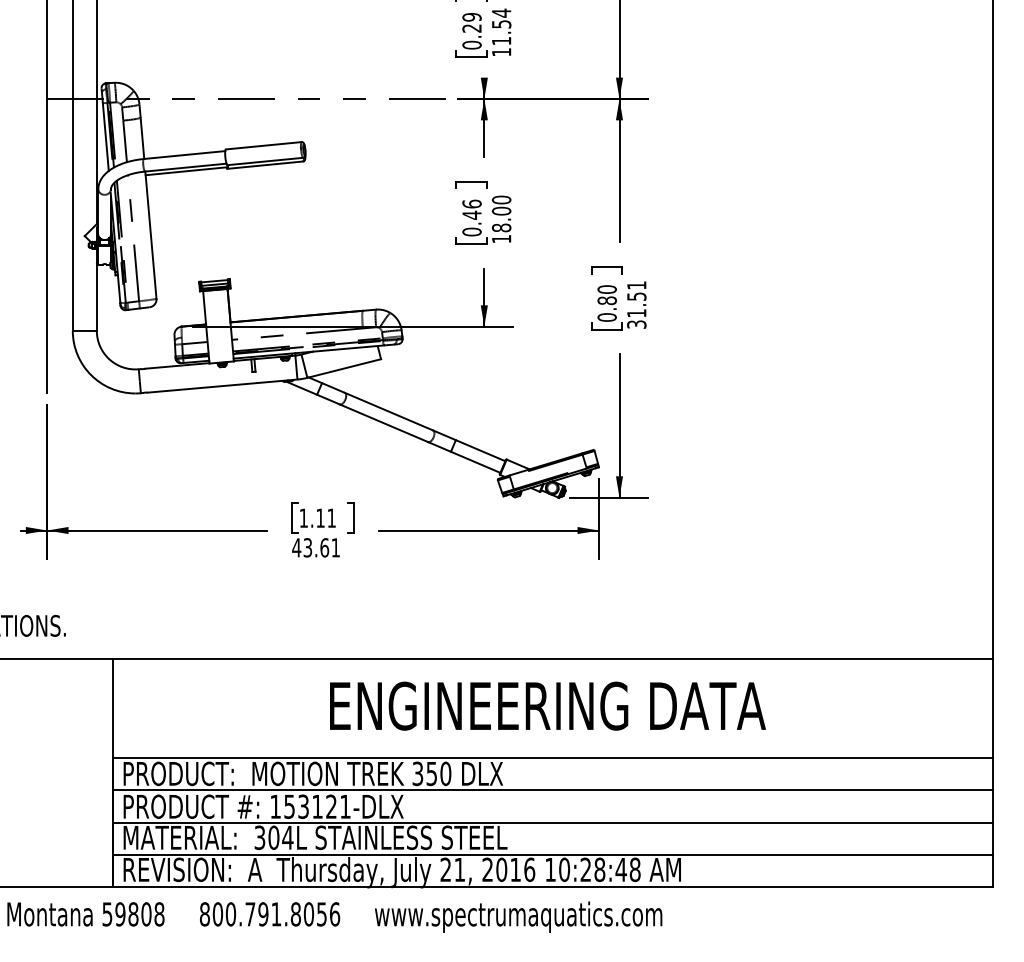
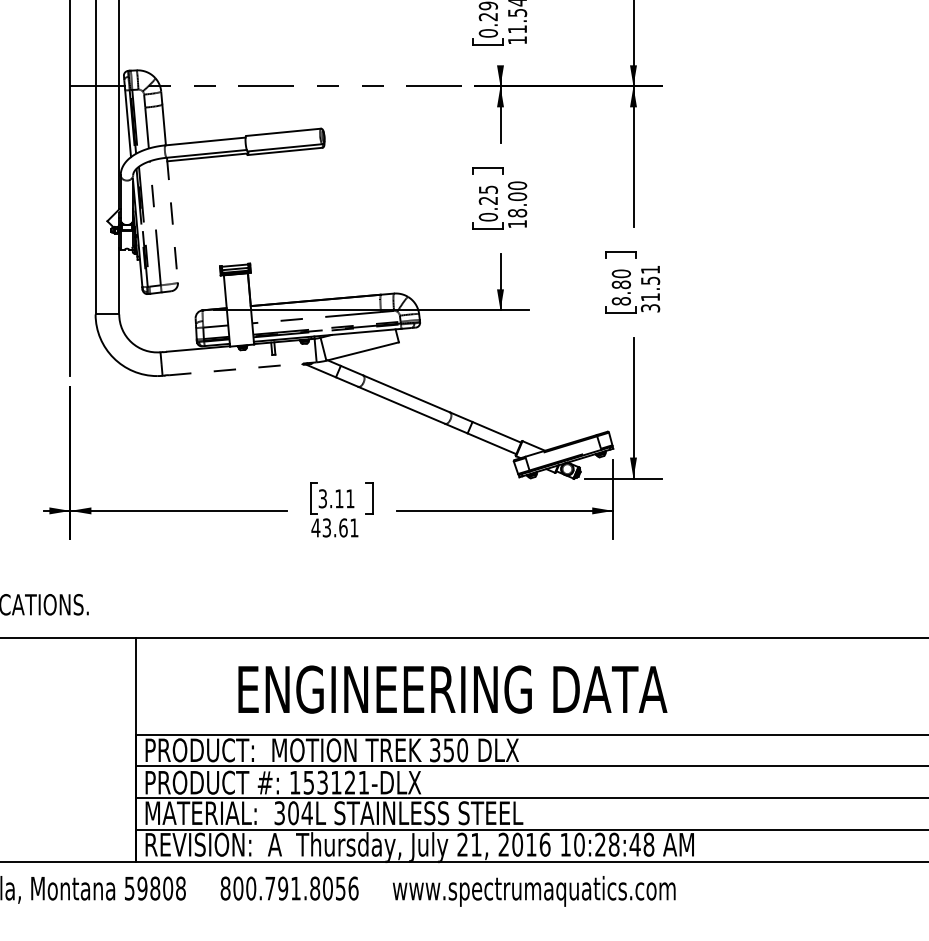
text: (471, 209) -> (487, 195), 0.46 -> 0.25
line: (150, 235) -> (172, 220), solid -> dashed
text: (607, 317) -> (621, 301), 0.80 -> 8.80
line: (222, 386) -> (242, 369), solid -> dashed
text: (303, 517) -> (322, 498), 1.11 -> 3.11
text: (547, 705) -> (452, 688), moved

